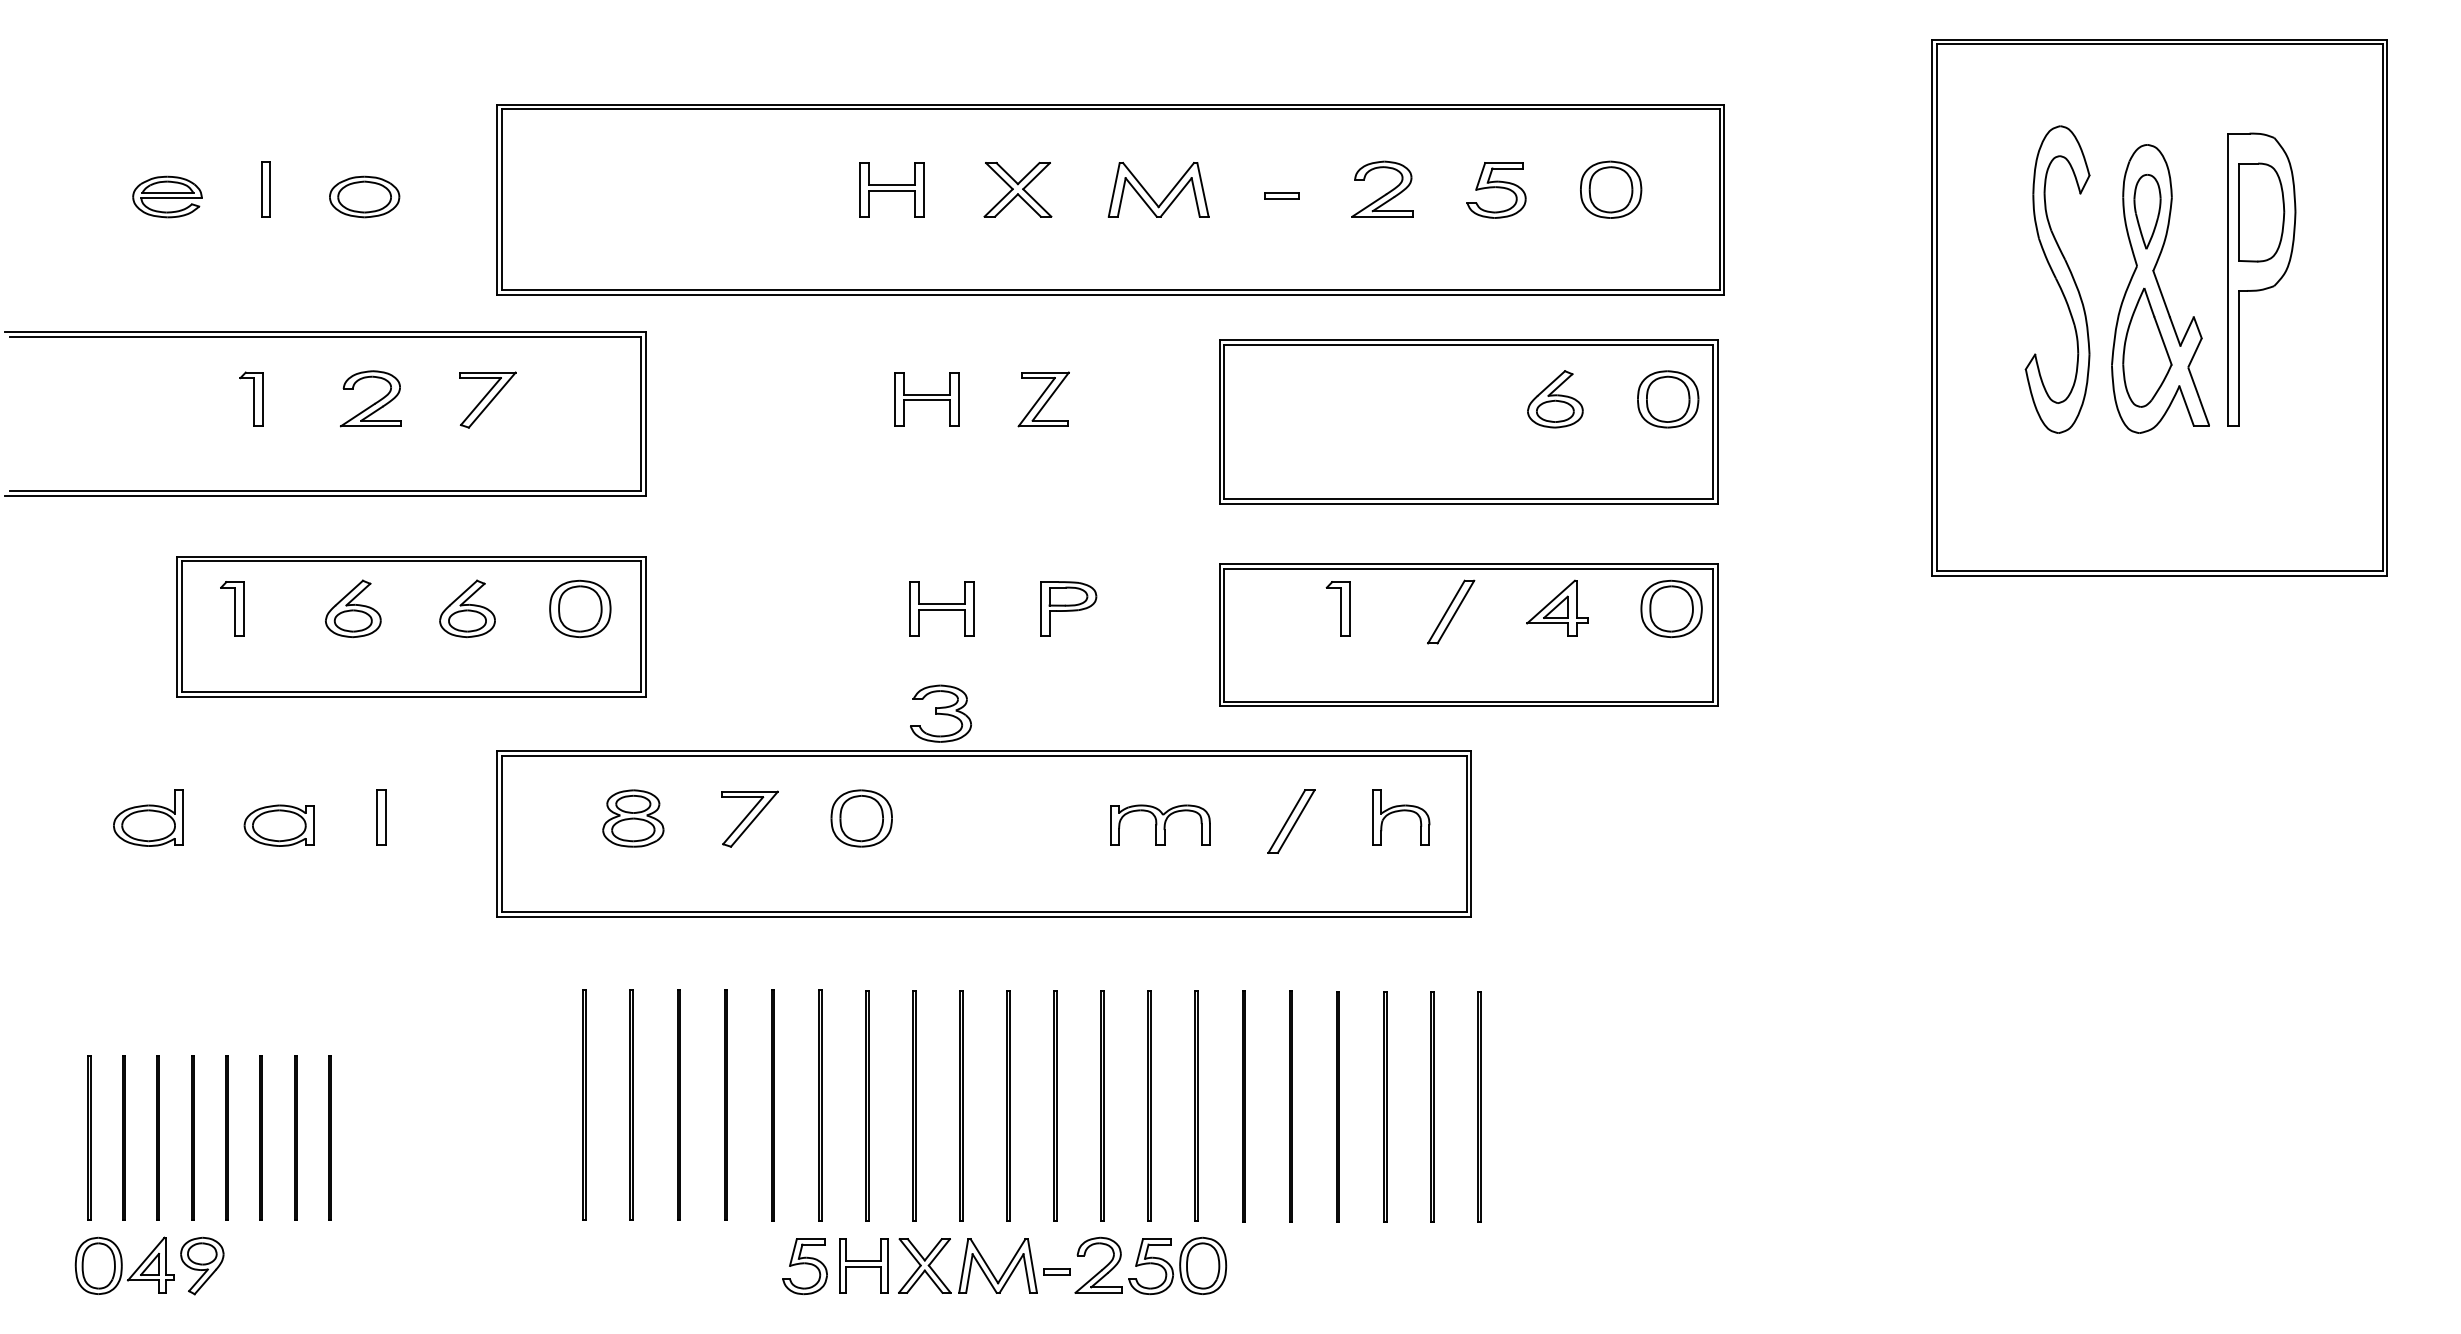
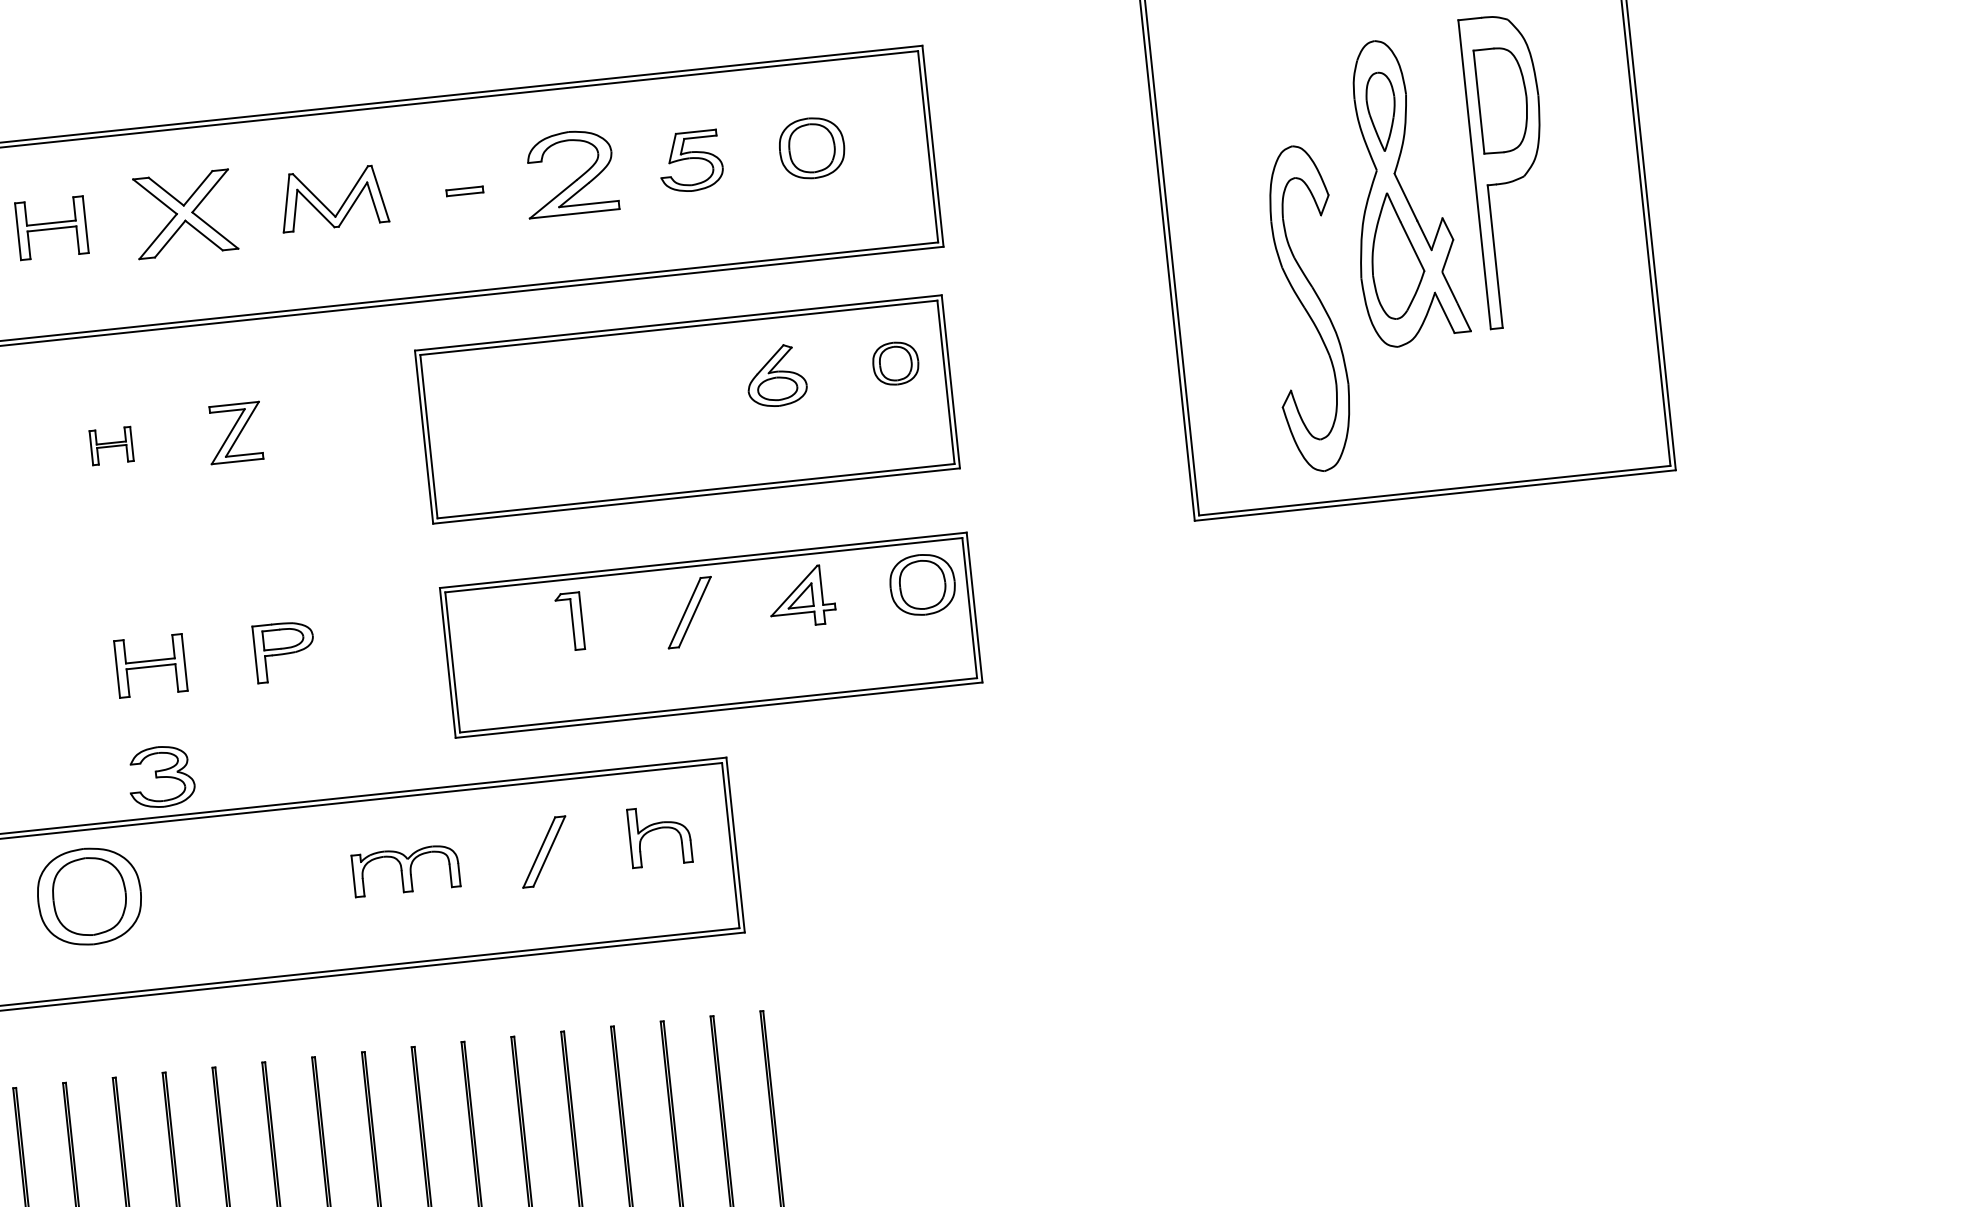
part: (1382, 188) -> (570, 172), size x1.4
part: (1017, 189) -> (184, 213), size x1.4
part: (2057, 279) -> (1306, 308), moved
part: (926, 399) -> (111, 446), size x0.6
part: (1668, 399) -> (896, 363), size x0.7
part: (861, 818) -> (89, 896), size x1.6

